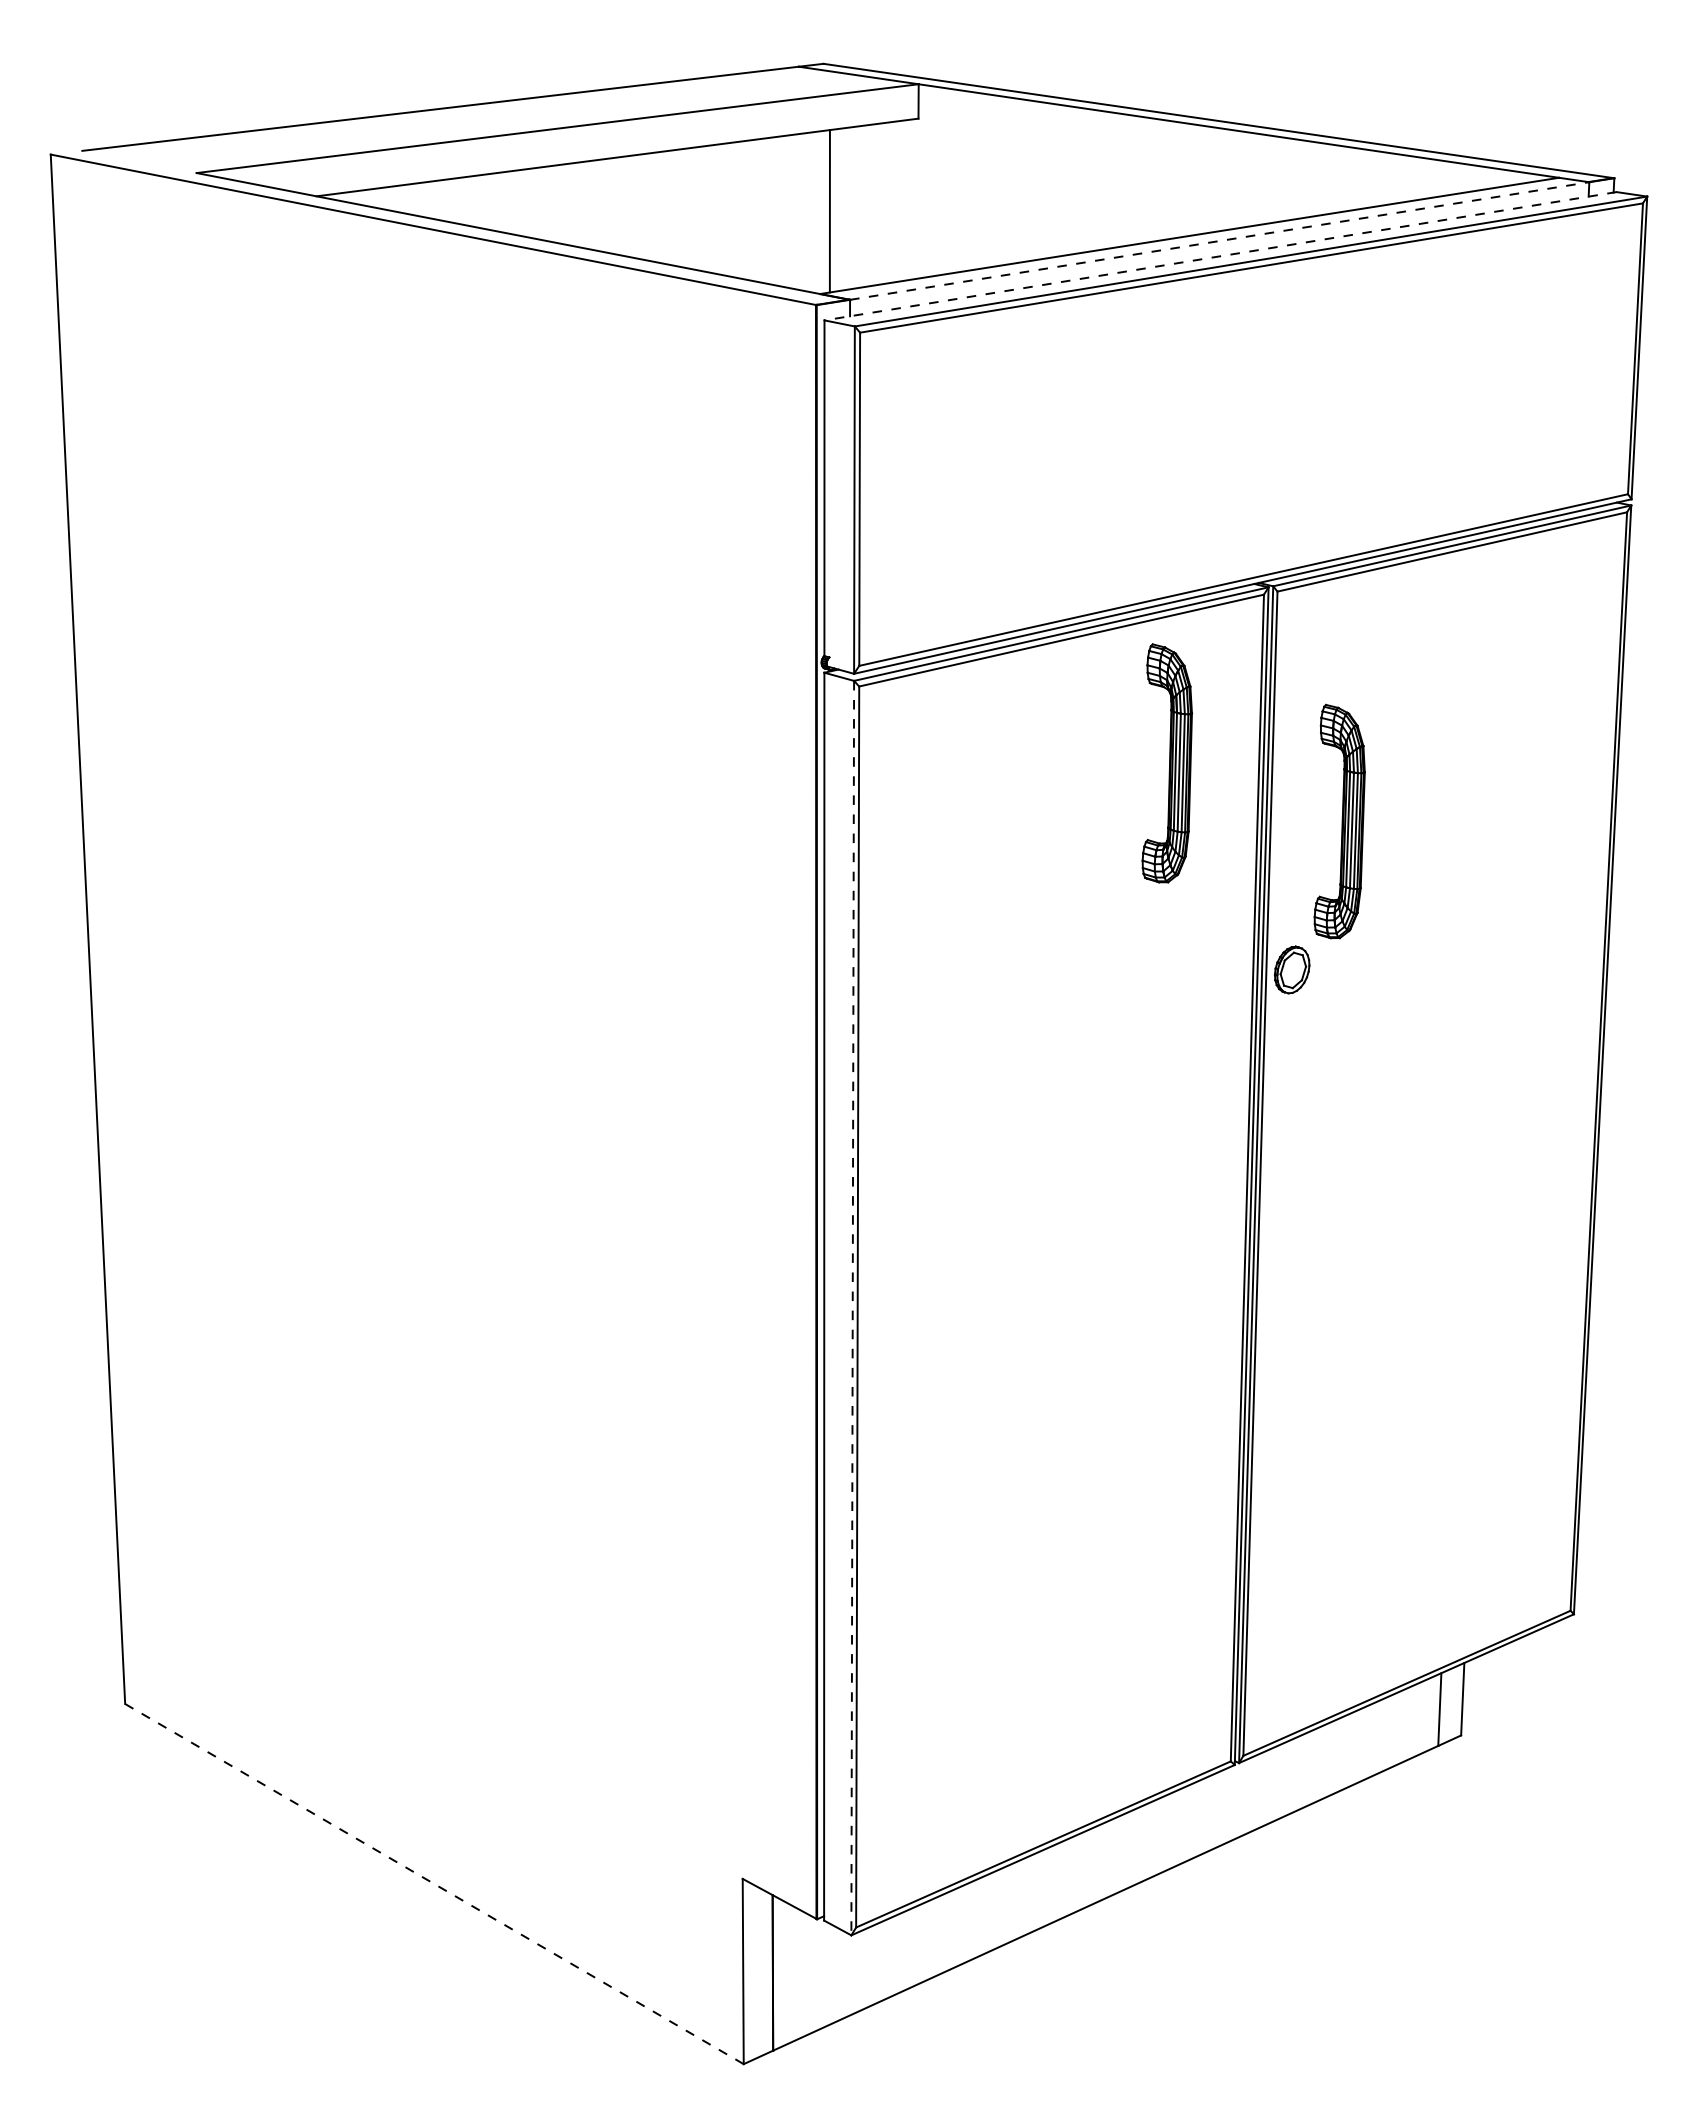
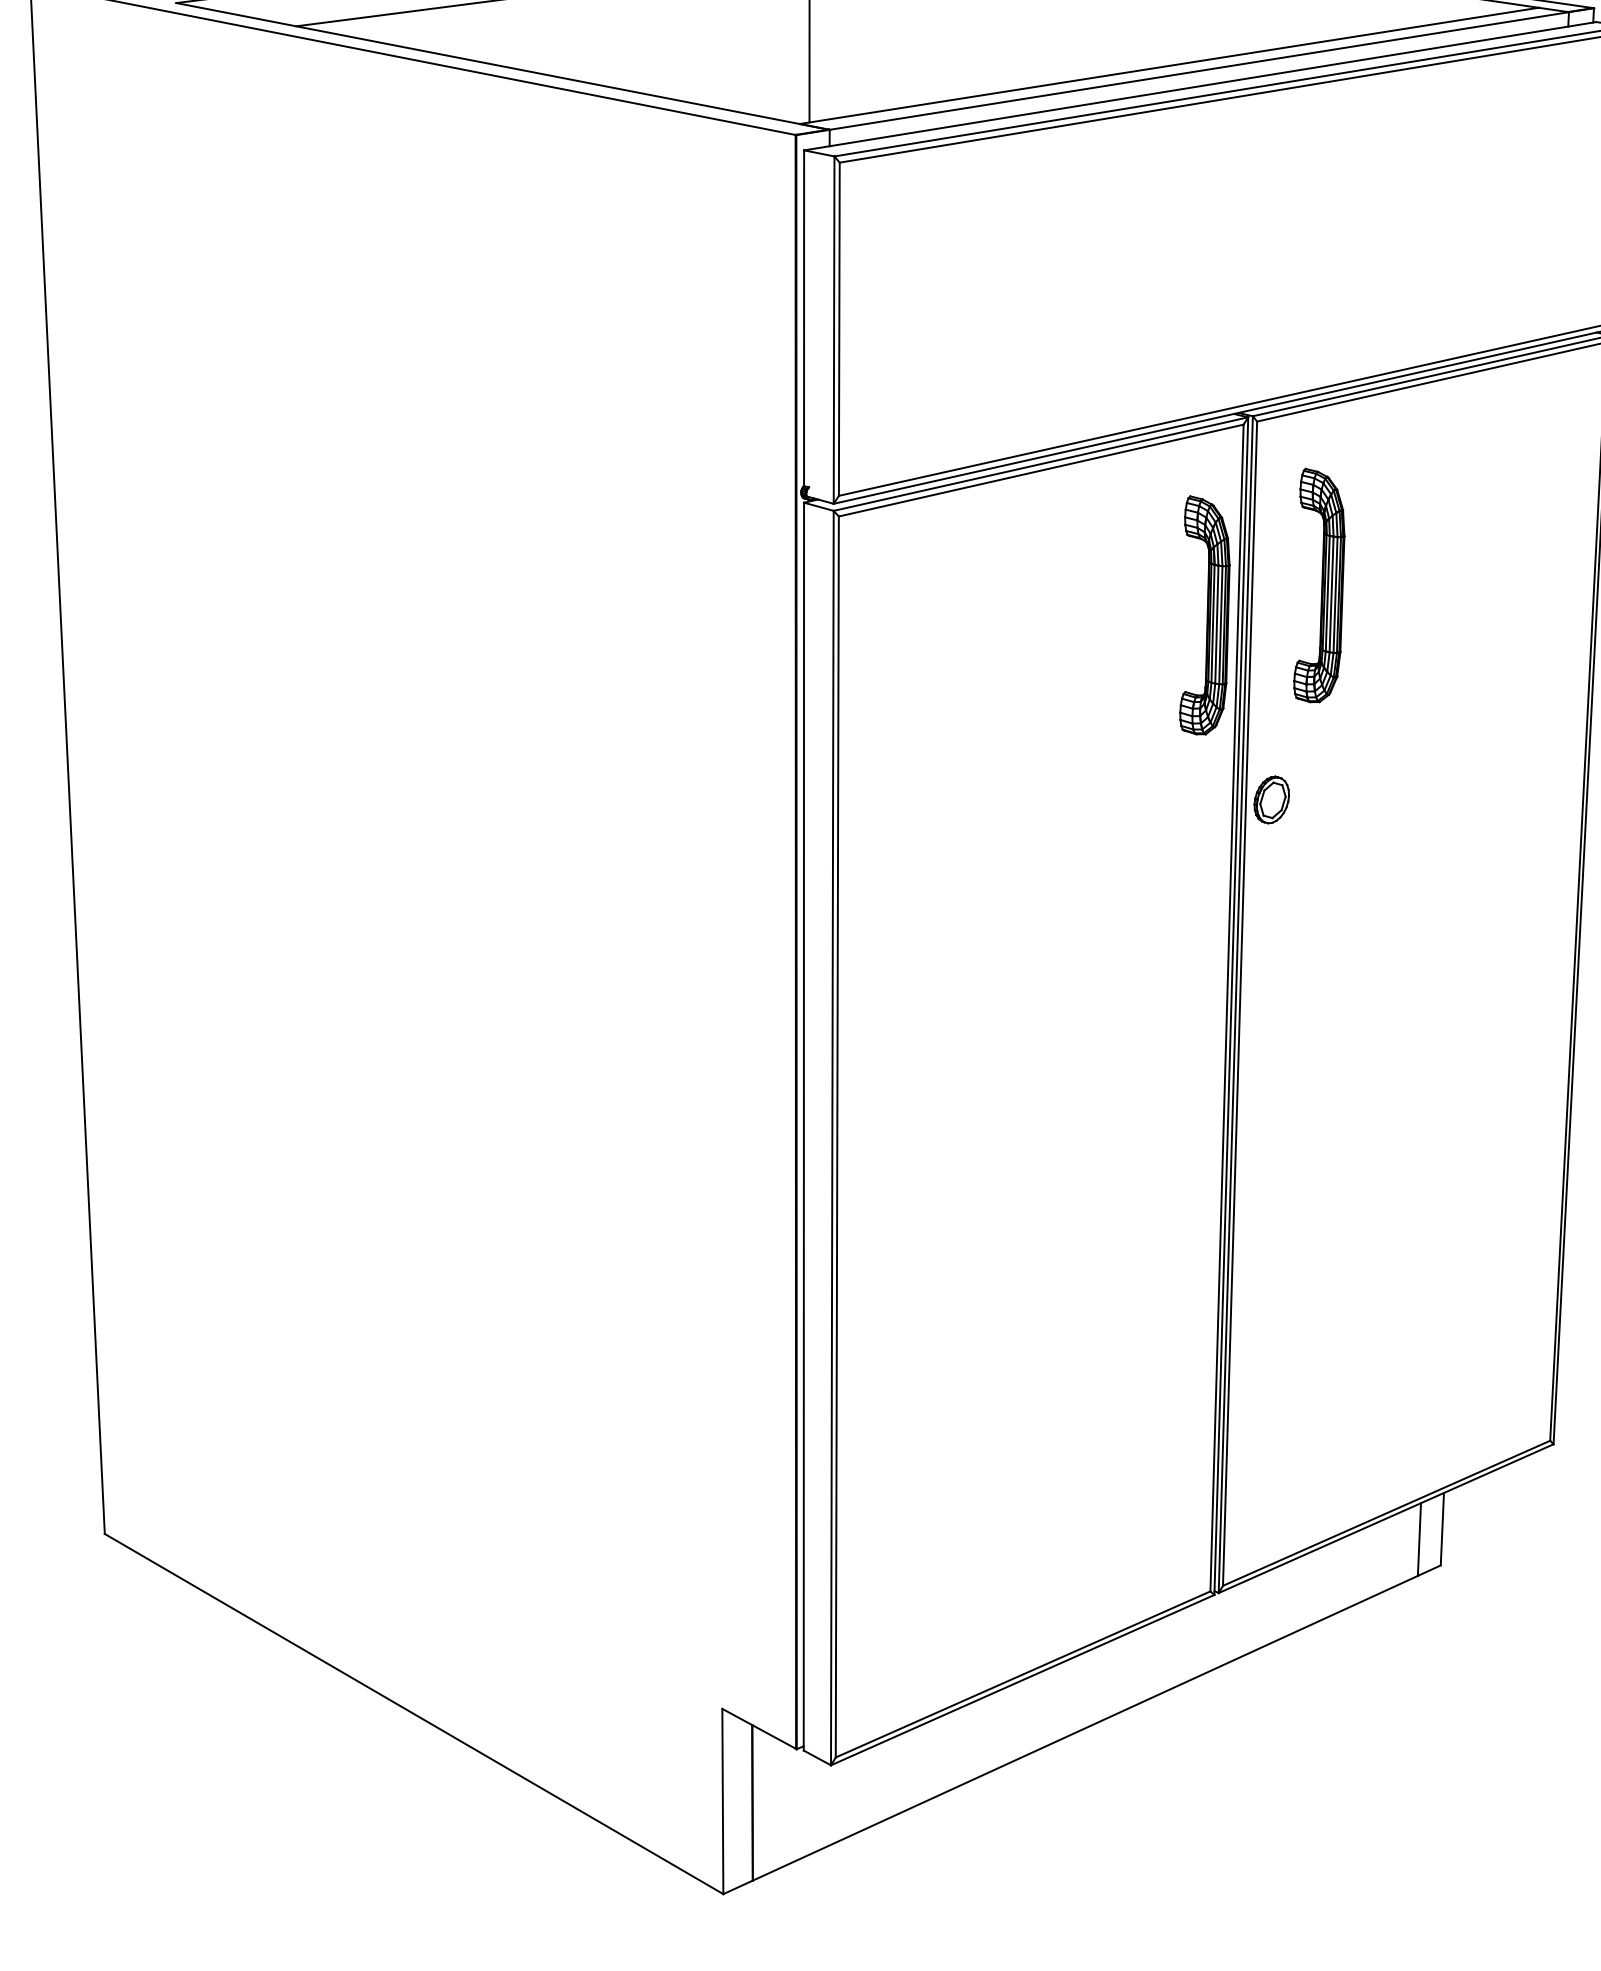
line: (1220, 240) -> (1200, 70), dashed -> solid
line: (1220, 256) -> (1200, 86), dashed -> solid
part: (1167, 763) -> (1205, 615), moved
part: (1339, 821) -> (1319, 585), moved
line: (852, 1308) -> (832, 1138), dashed -> solid
line: (434, 1884) -> (414, 1714), dashed -> solid

